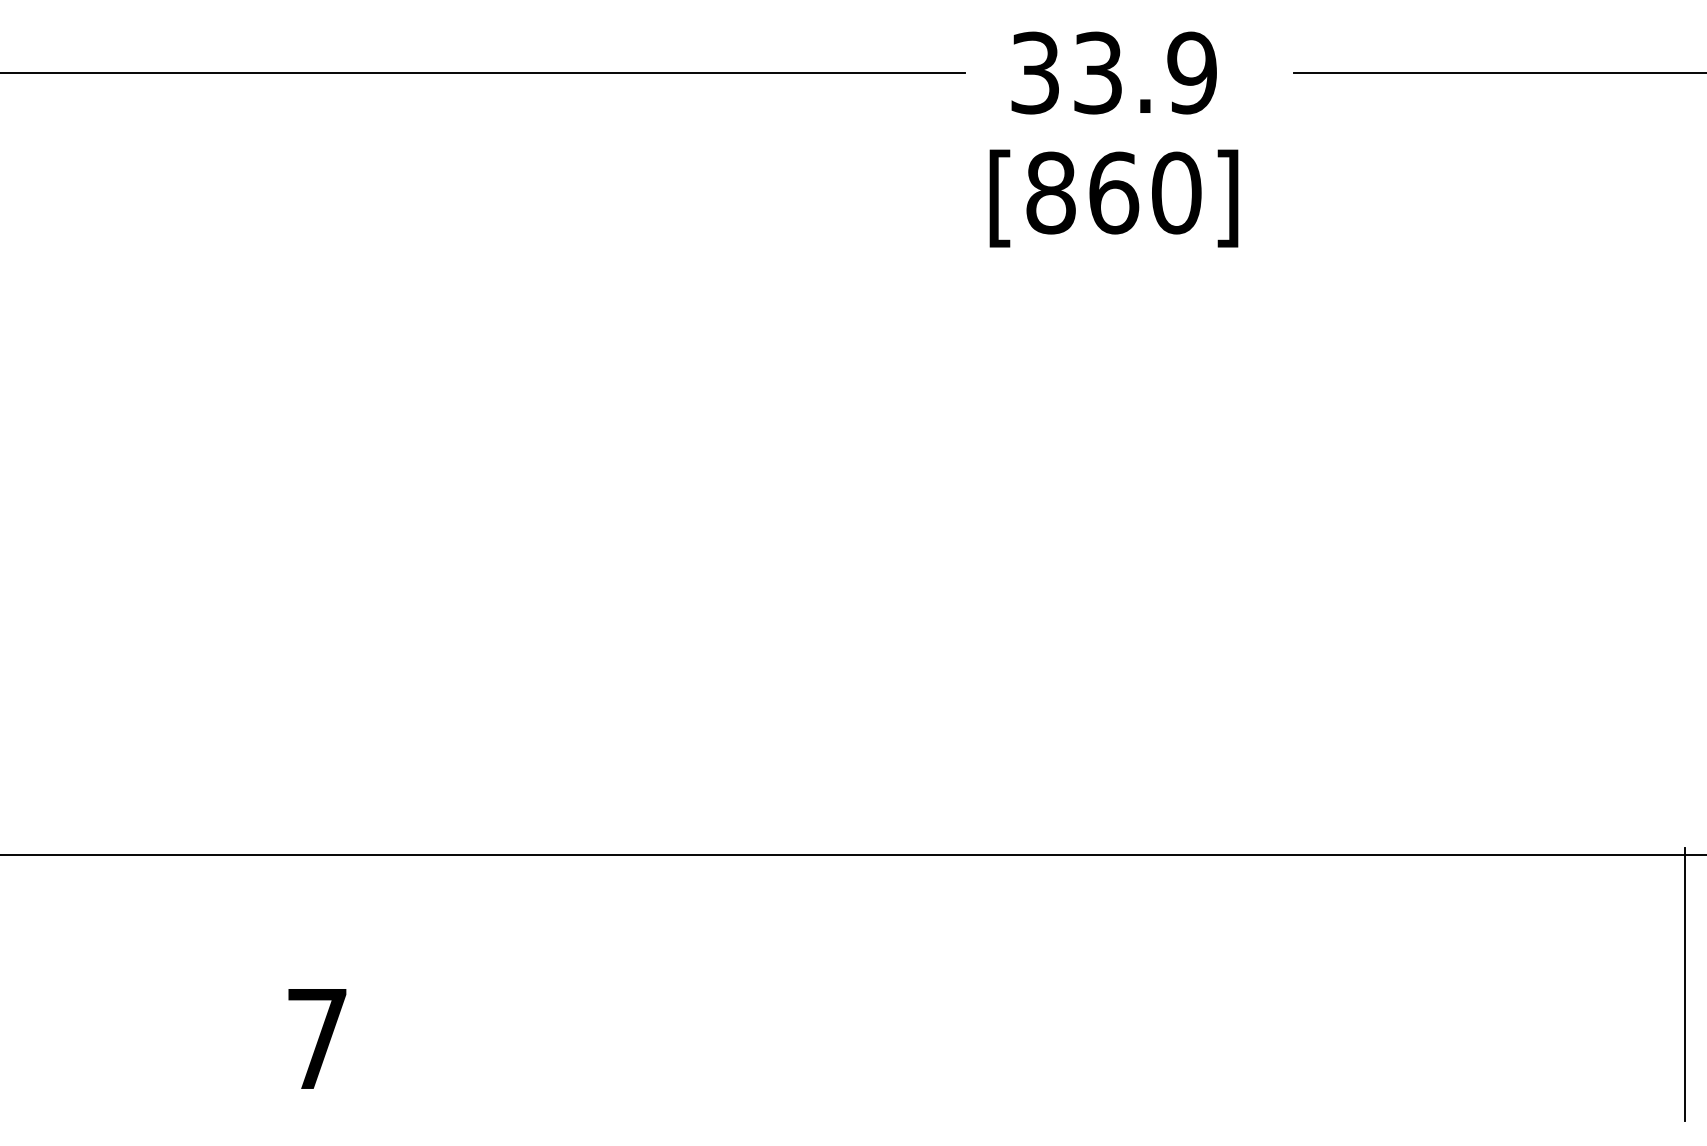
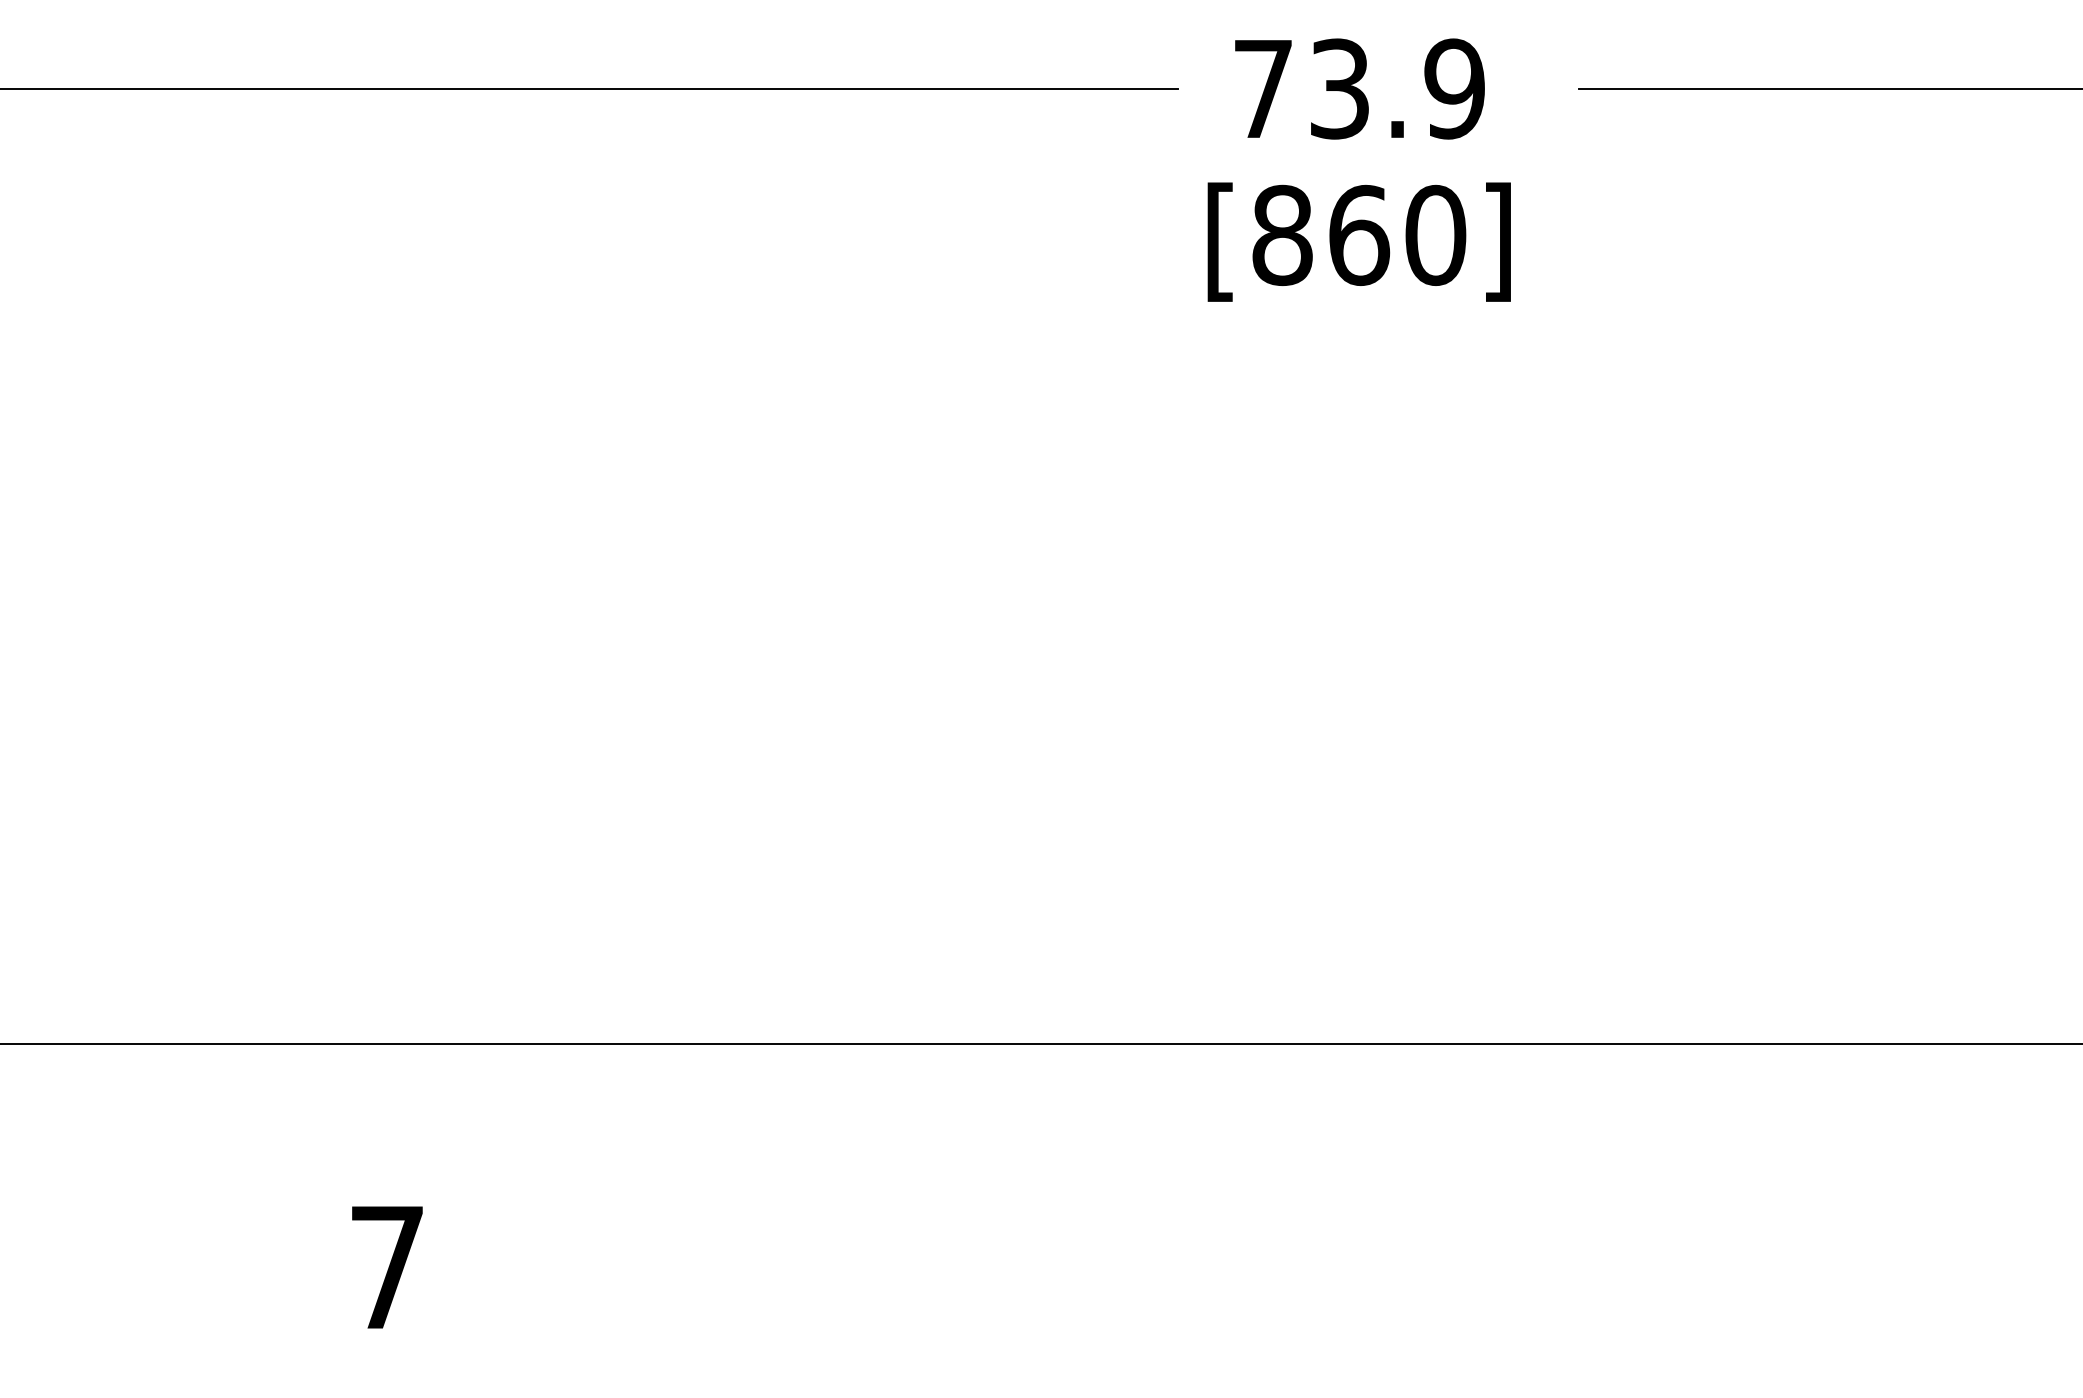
text: (1034, 72) -> (1262, 88), 33.9 -> 73.9
line: (1685, 984) -> (2056, 1201), removed

